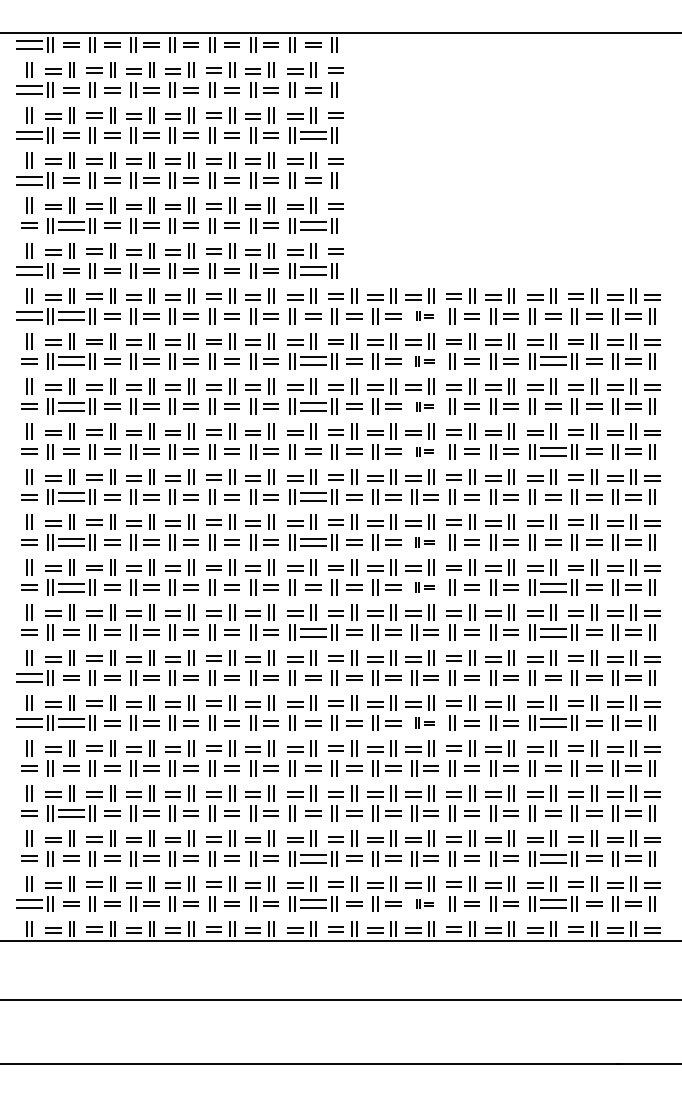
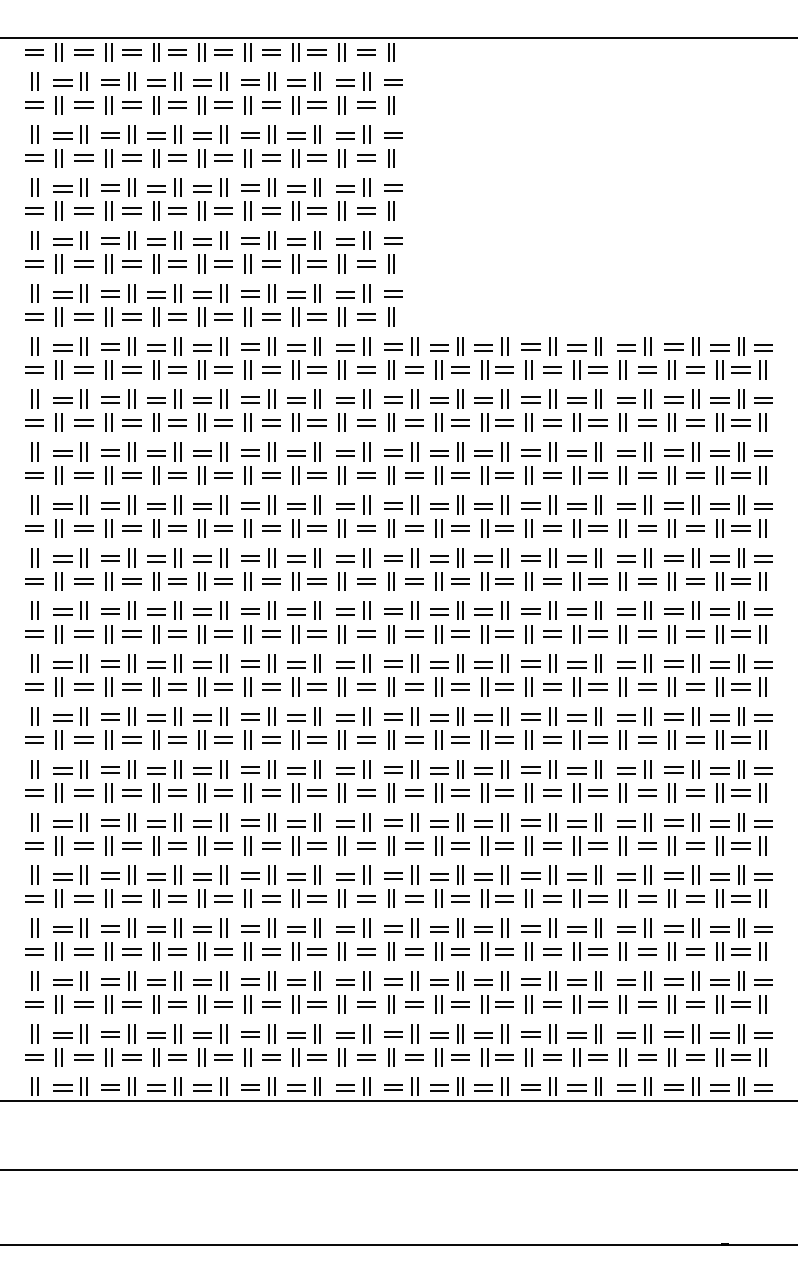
part: (29, 45) -> (34, 52), size x0.62
part: (29, 89) -> (34, 104), size x0.62
part: (29, 134) -> (34, 157), size x0.62
part: (313, 134) -> (366, 157), size x0.62
part: (29, 180) -> (34, 210), size x0.62
part: (71, 225) -> (83, 263), size x0.62
part: (313, 225) -> (366, 263), size x0.62
part: (29, 270) -> (34, 316), size x0.62
part: (313, 270) -> (366, 316), size x0.62
part: (29, 315) -> (34, 369), size x0.62
part: (71, 315) -> (83, 369), size x0.62
part: (425, 315) -> (497, 369), size x1.67
part: (71, 361) -> (83, 422), size x0.62
part: (313, 361) -> (366, 422), size x0.62
part: (425, 361) -> (497, 422), size x1.43
part: (553, 361) -> (647, 422), size x0.62
part: (71, 406) -> (83, 475), size x0.62
part: (313, 406) -> (366, 475), size x0.62
part: (425, 406) -> (497, 475), size x1.67
part: (425, 451) -> (497, 528), size x1.67
part: (553, 451) -> (647, 528), size x0.62
part: (71, 497) -> (83, 581), size x0.62
part: (313, 497) -> (366, 581), size x0.62
part: (71, 541) -> (83, 633), size x0.62
part: (313, 541) -> (366, 633), size x0.62
part: (425, 542) -> (497, 634), size x1.43
part: (71, 586) -> (83, 686), size x0.62
part: (425, 586) -> (497, 686), size x1.43
part: (553, 586) -> (647, 686), size x0.62
part: (313, 632) -> (366, 739), size x0.62
part: (553, 632) -> (647, 739), size x0.62
part: (29, 677) -> (34, 792), size x0.62
part: (29, 722) -> (34, 845), size x0.62
part: (71, 722) -> (83, 845), size x0.62
part: (425, 722) -> (497, 845), size x1.43
part: (553, 722) -> (647, 845), size x0.62
part: (71, 813) -> (83, 951), size x0.62
part: (313, 858) -> (366, 1004), size x0.62
part: (553, 858) -> (647, 1004), size x0.62
part: (29, 904) -> (34, 1057), size x0.62
part: (313, 904) -> (366, 1057), size x0.62
part: (425, 904) -> (497, 1057), size x1.67
part: (553, 904) -> (647, 1057), size x0.62

